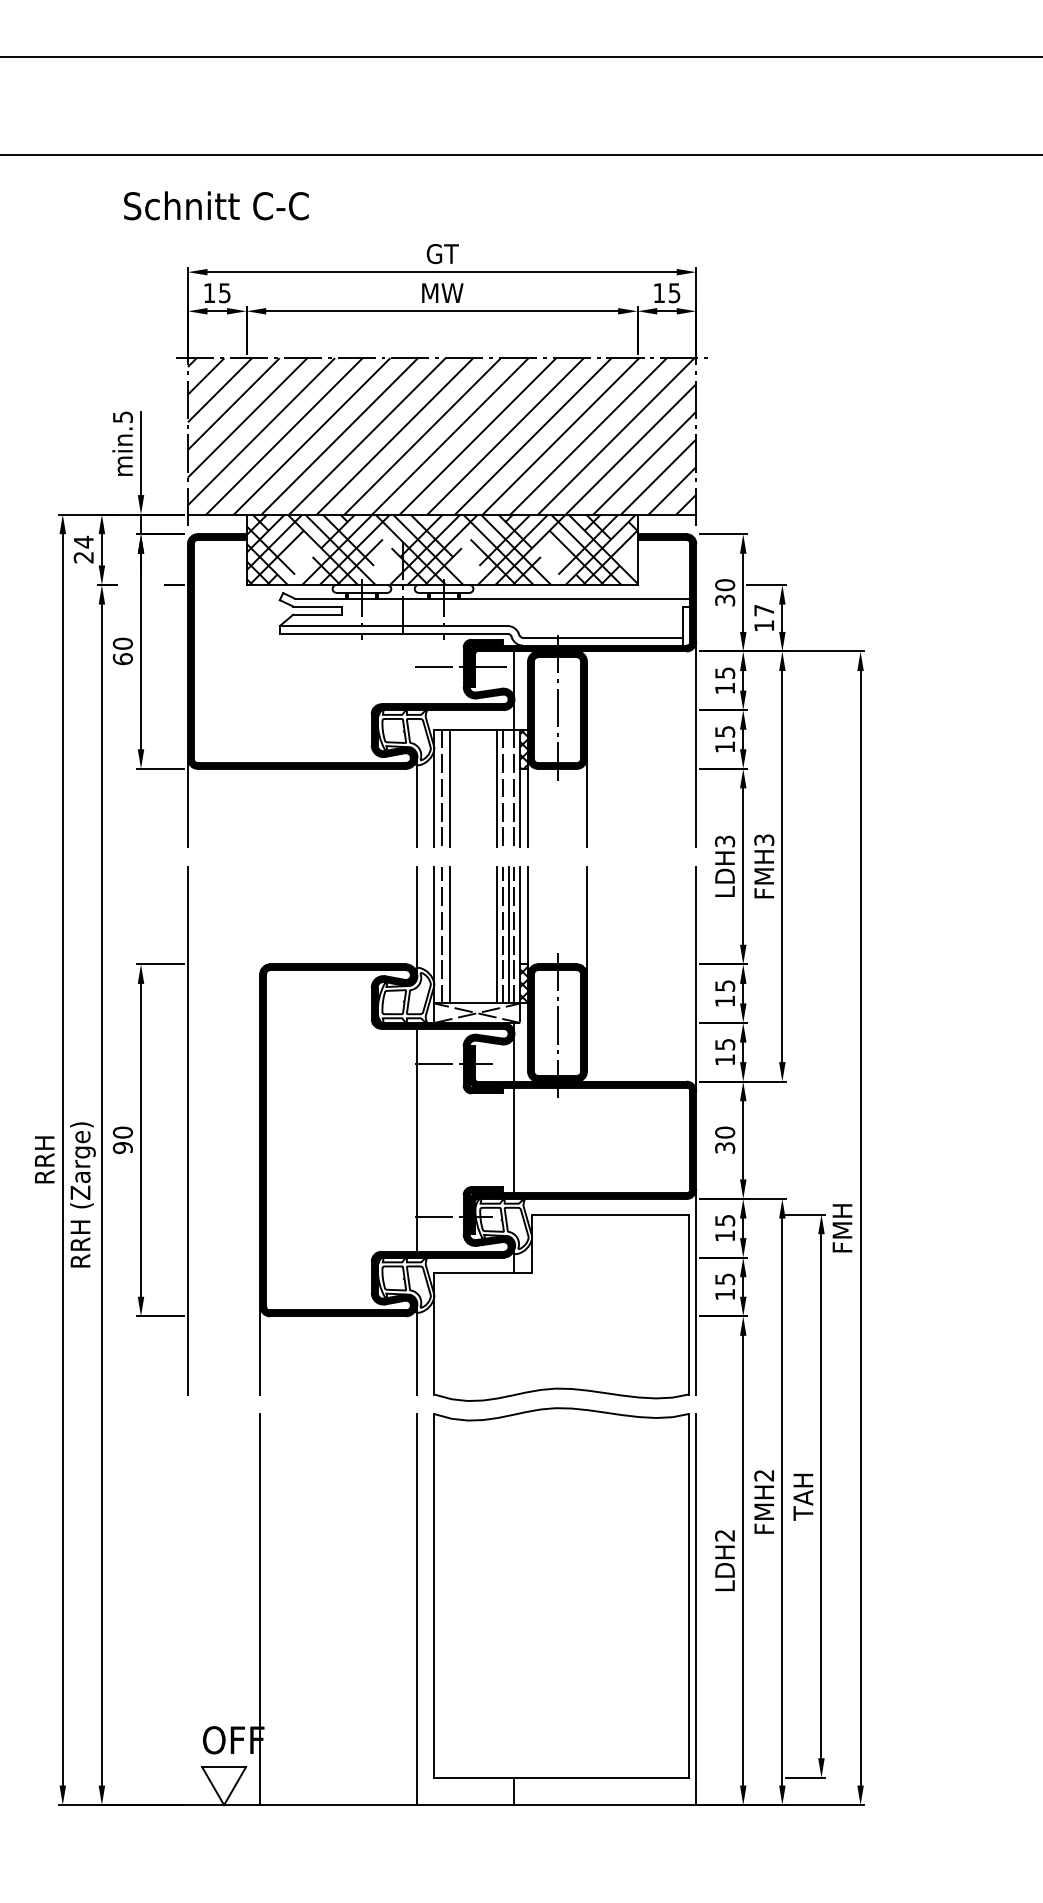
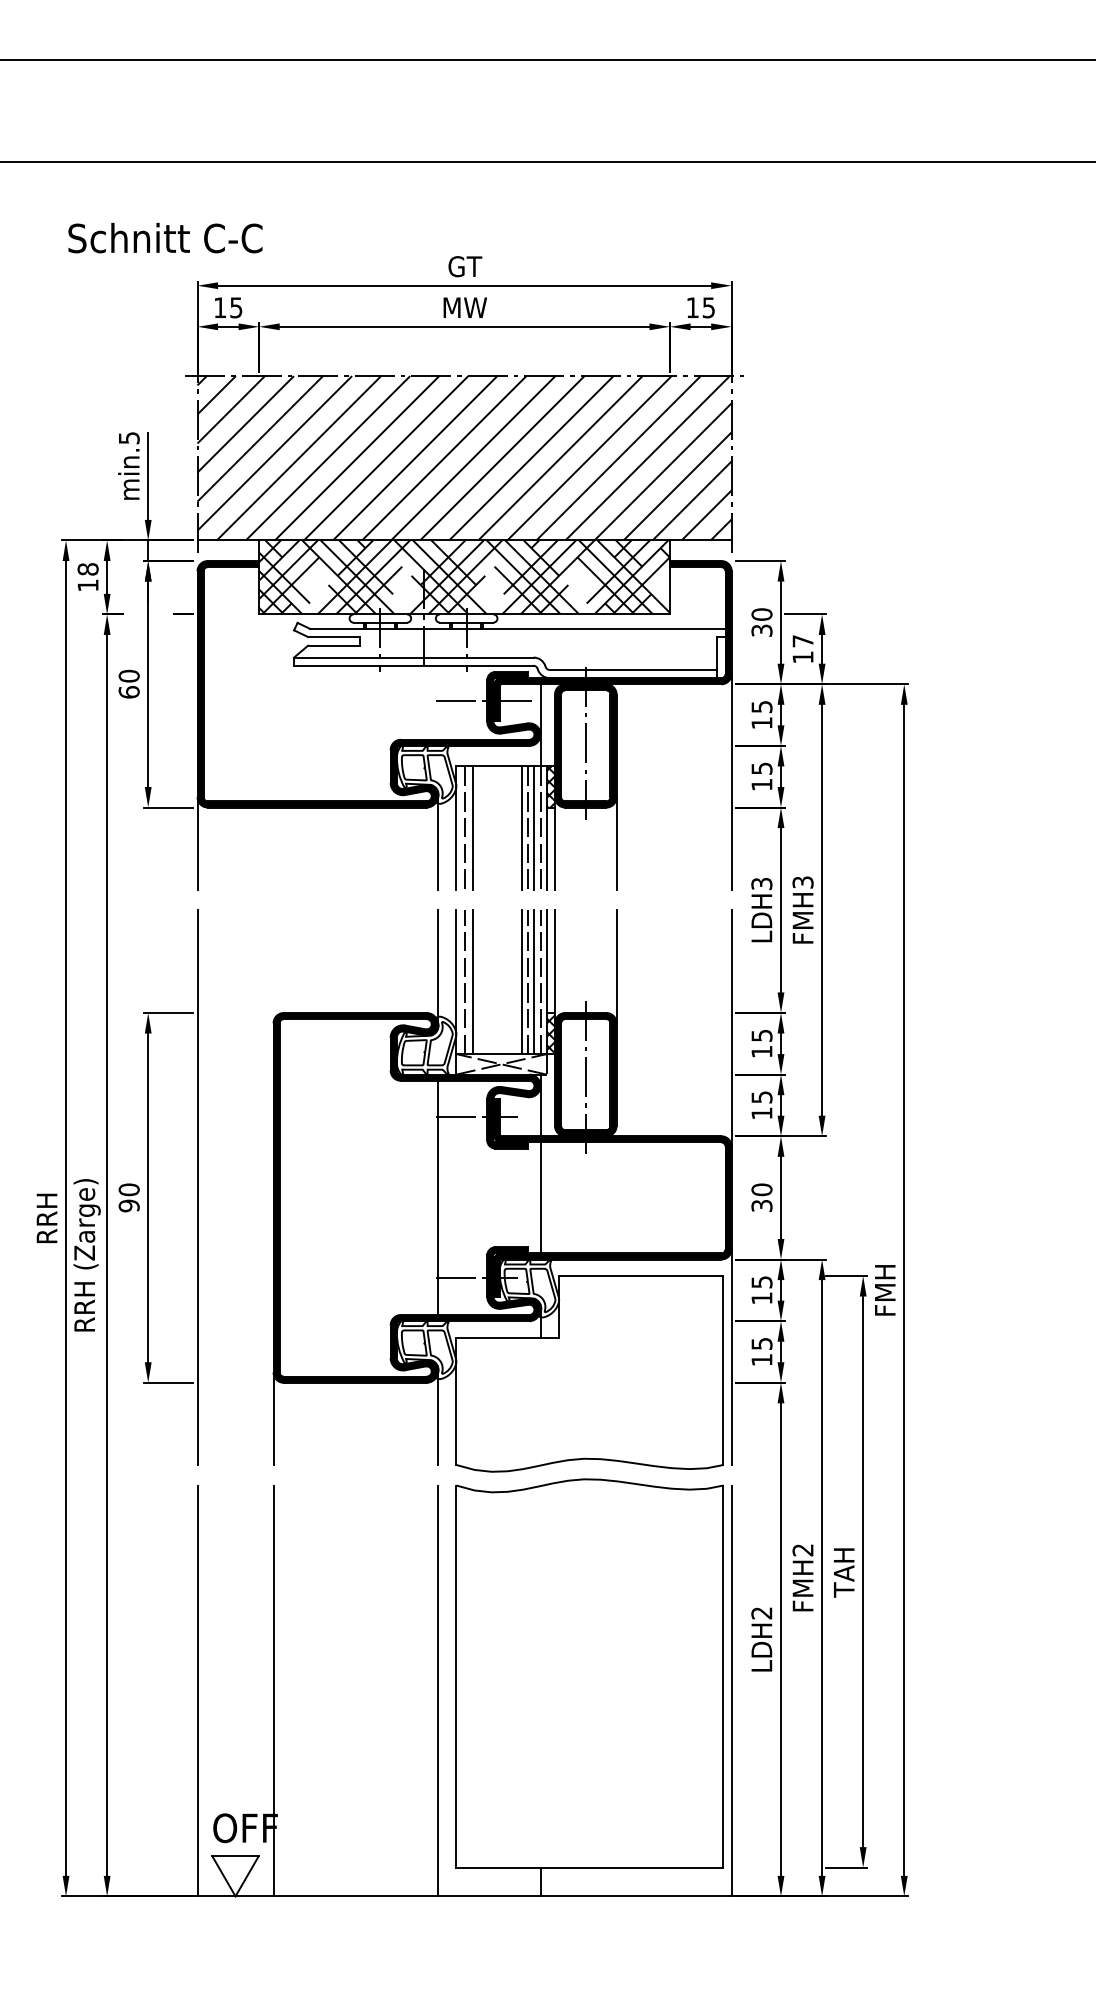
text: (216, 205) -> (165, 237), moved
text: (83, 549) -> (87, 577), 24 -> 18
line: (508, 788) -> (534, 828), added
line: (187, 1609) -> (197, 1690), added

